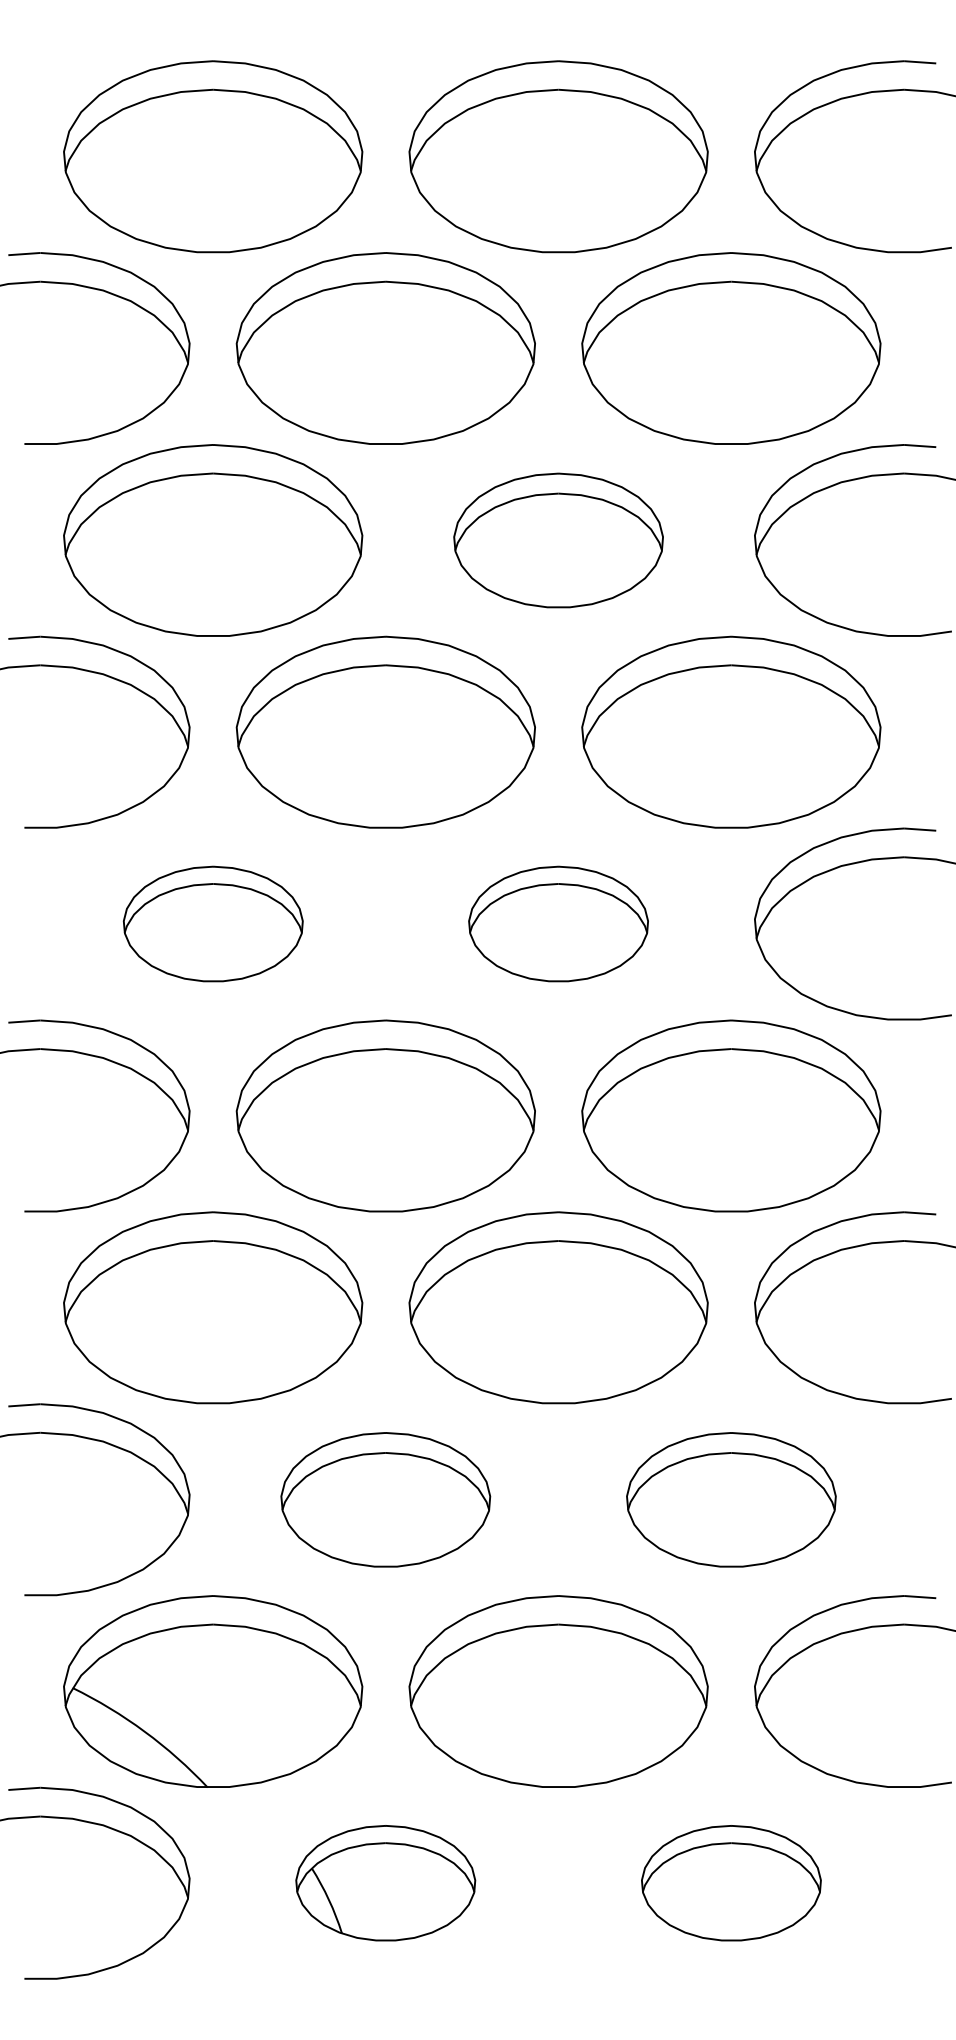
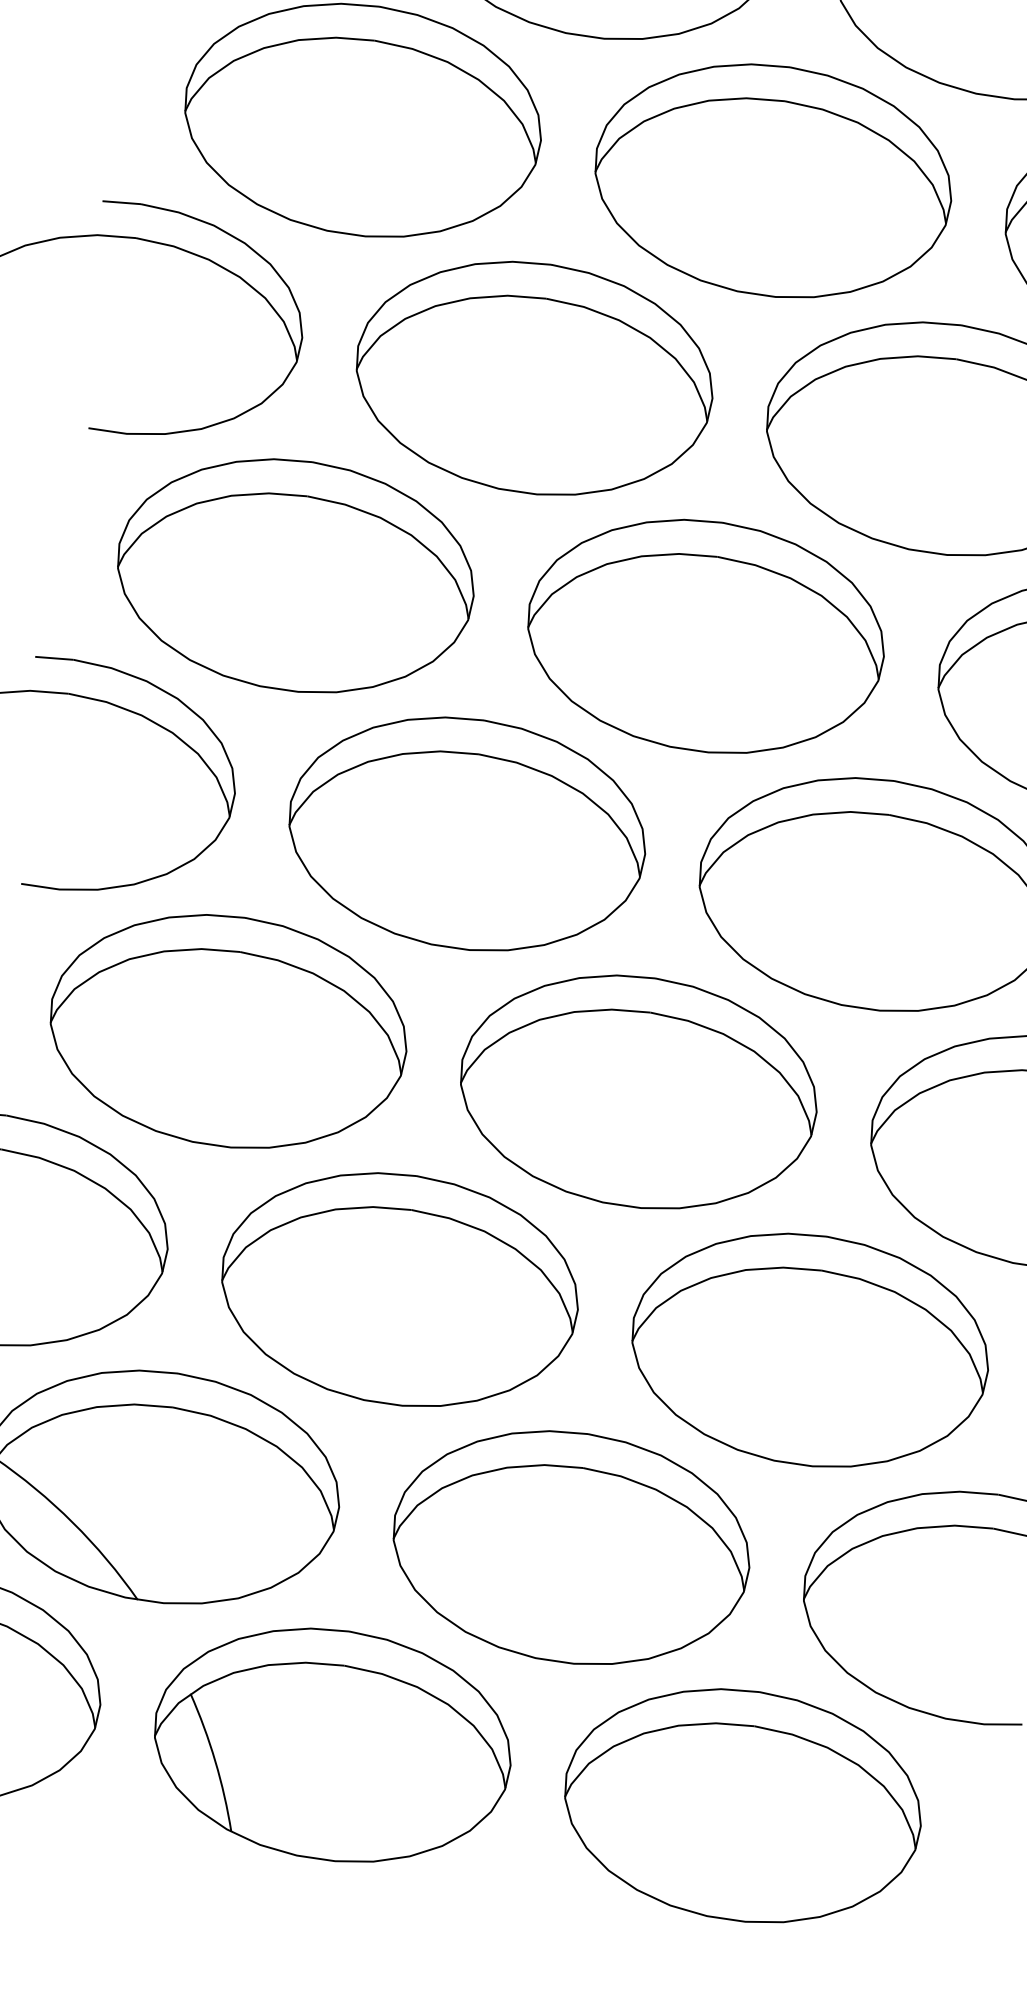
part: (558, 540) -> (773, 180), size x1.43
part: (213, 923) -> (296, 575), size x1.67
part: (558, 923) -> (705, 635), size x1.67
part: (385, 1499) -> (399, 1289), size x1.43
part: (731, 1499) -> (810, 1349), size x1.43
part: (385, 1882) -> (332, 1743), size x1.67
part: (731, 1882) -> (743, 1804), size x1.67

